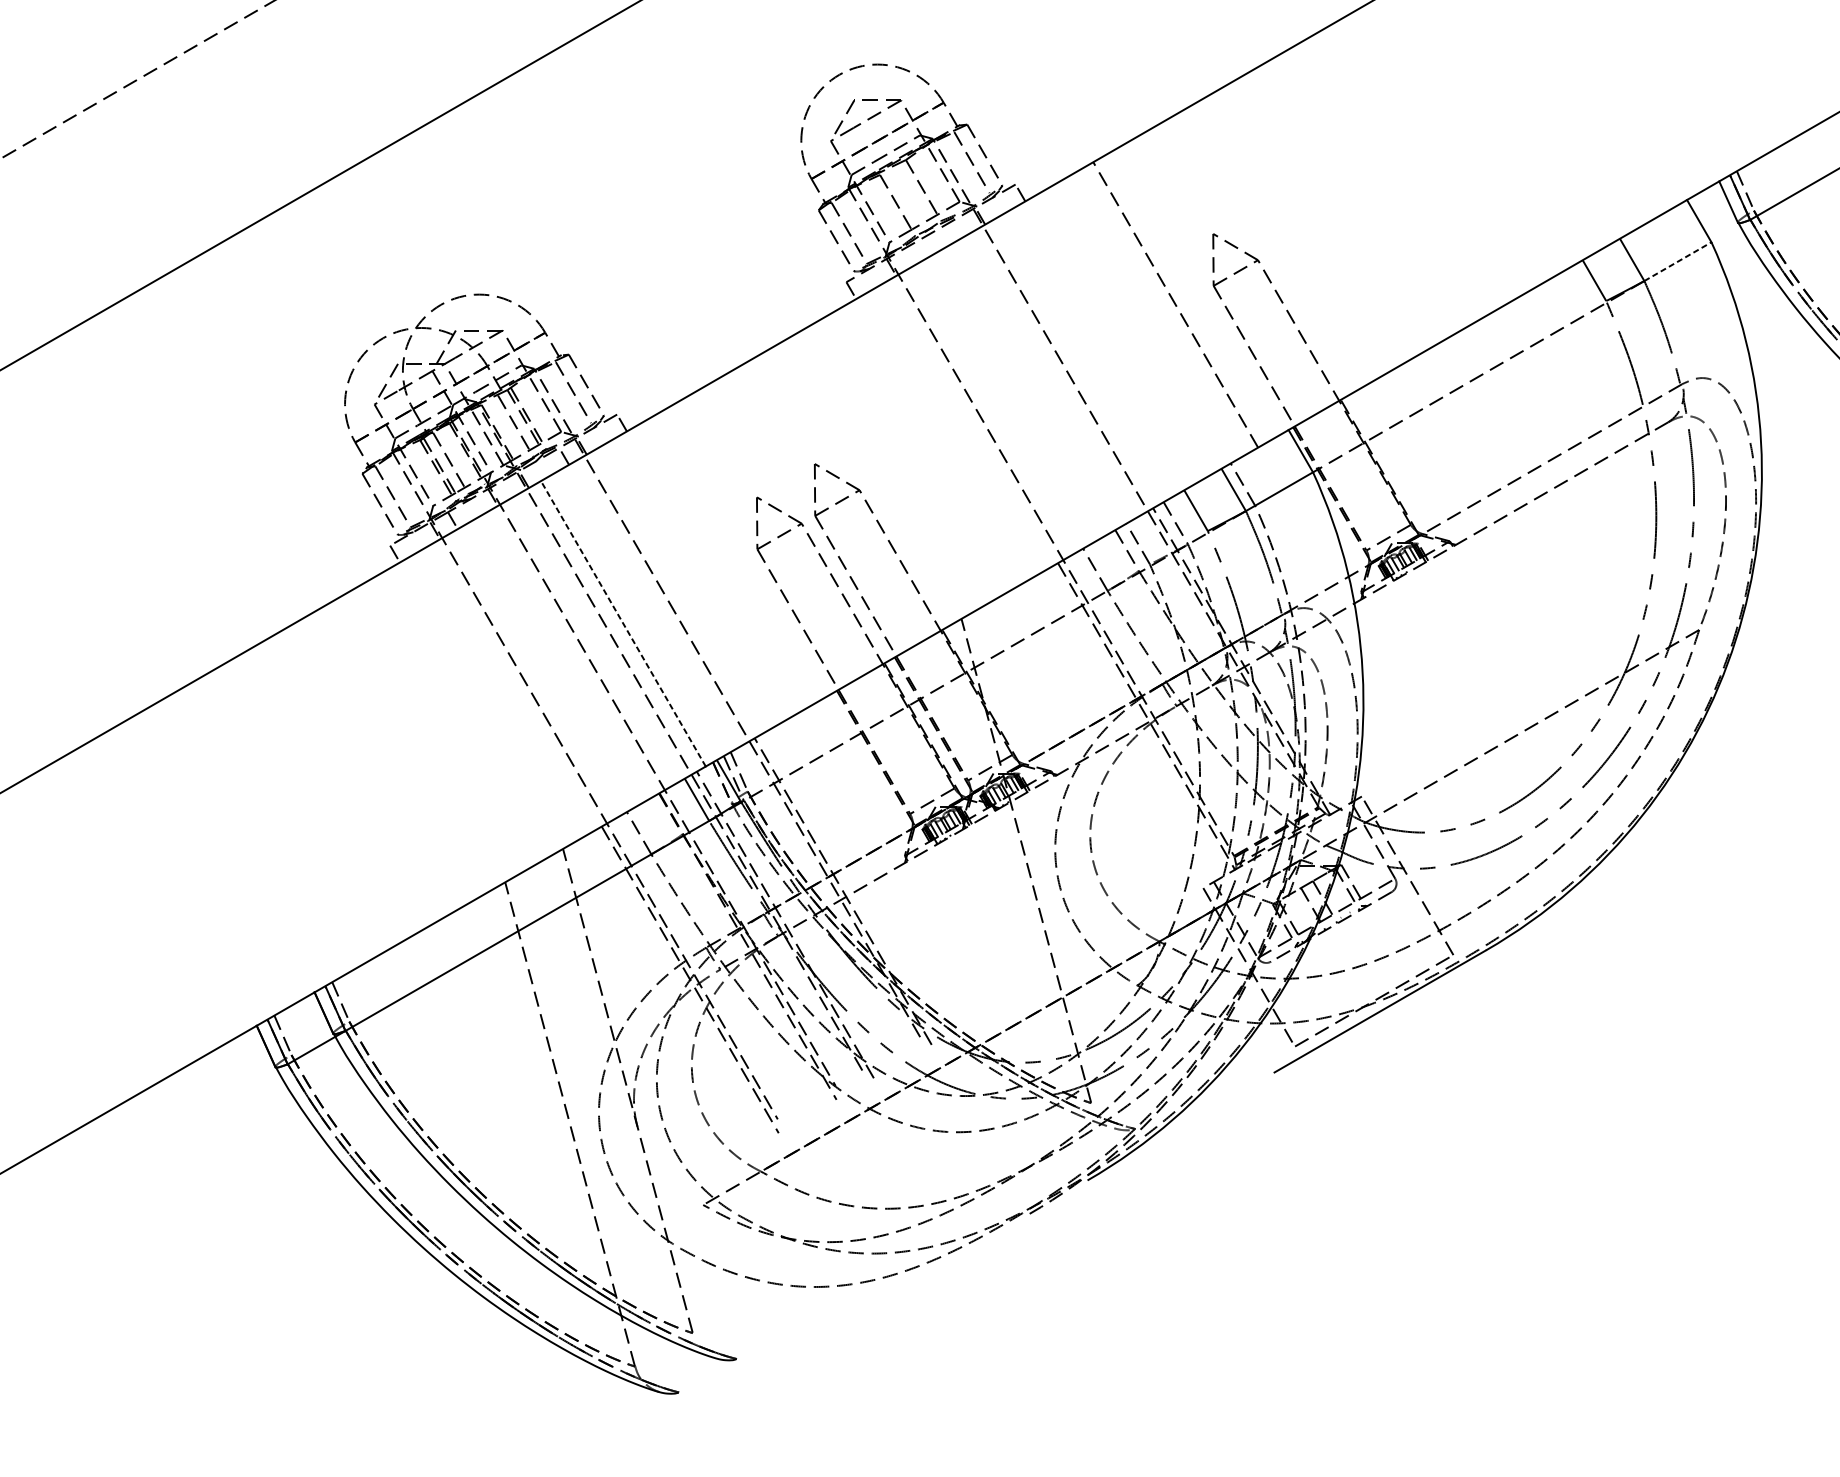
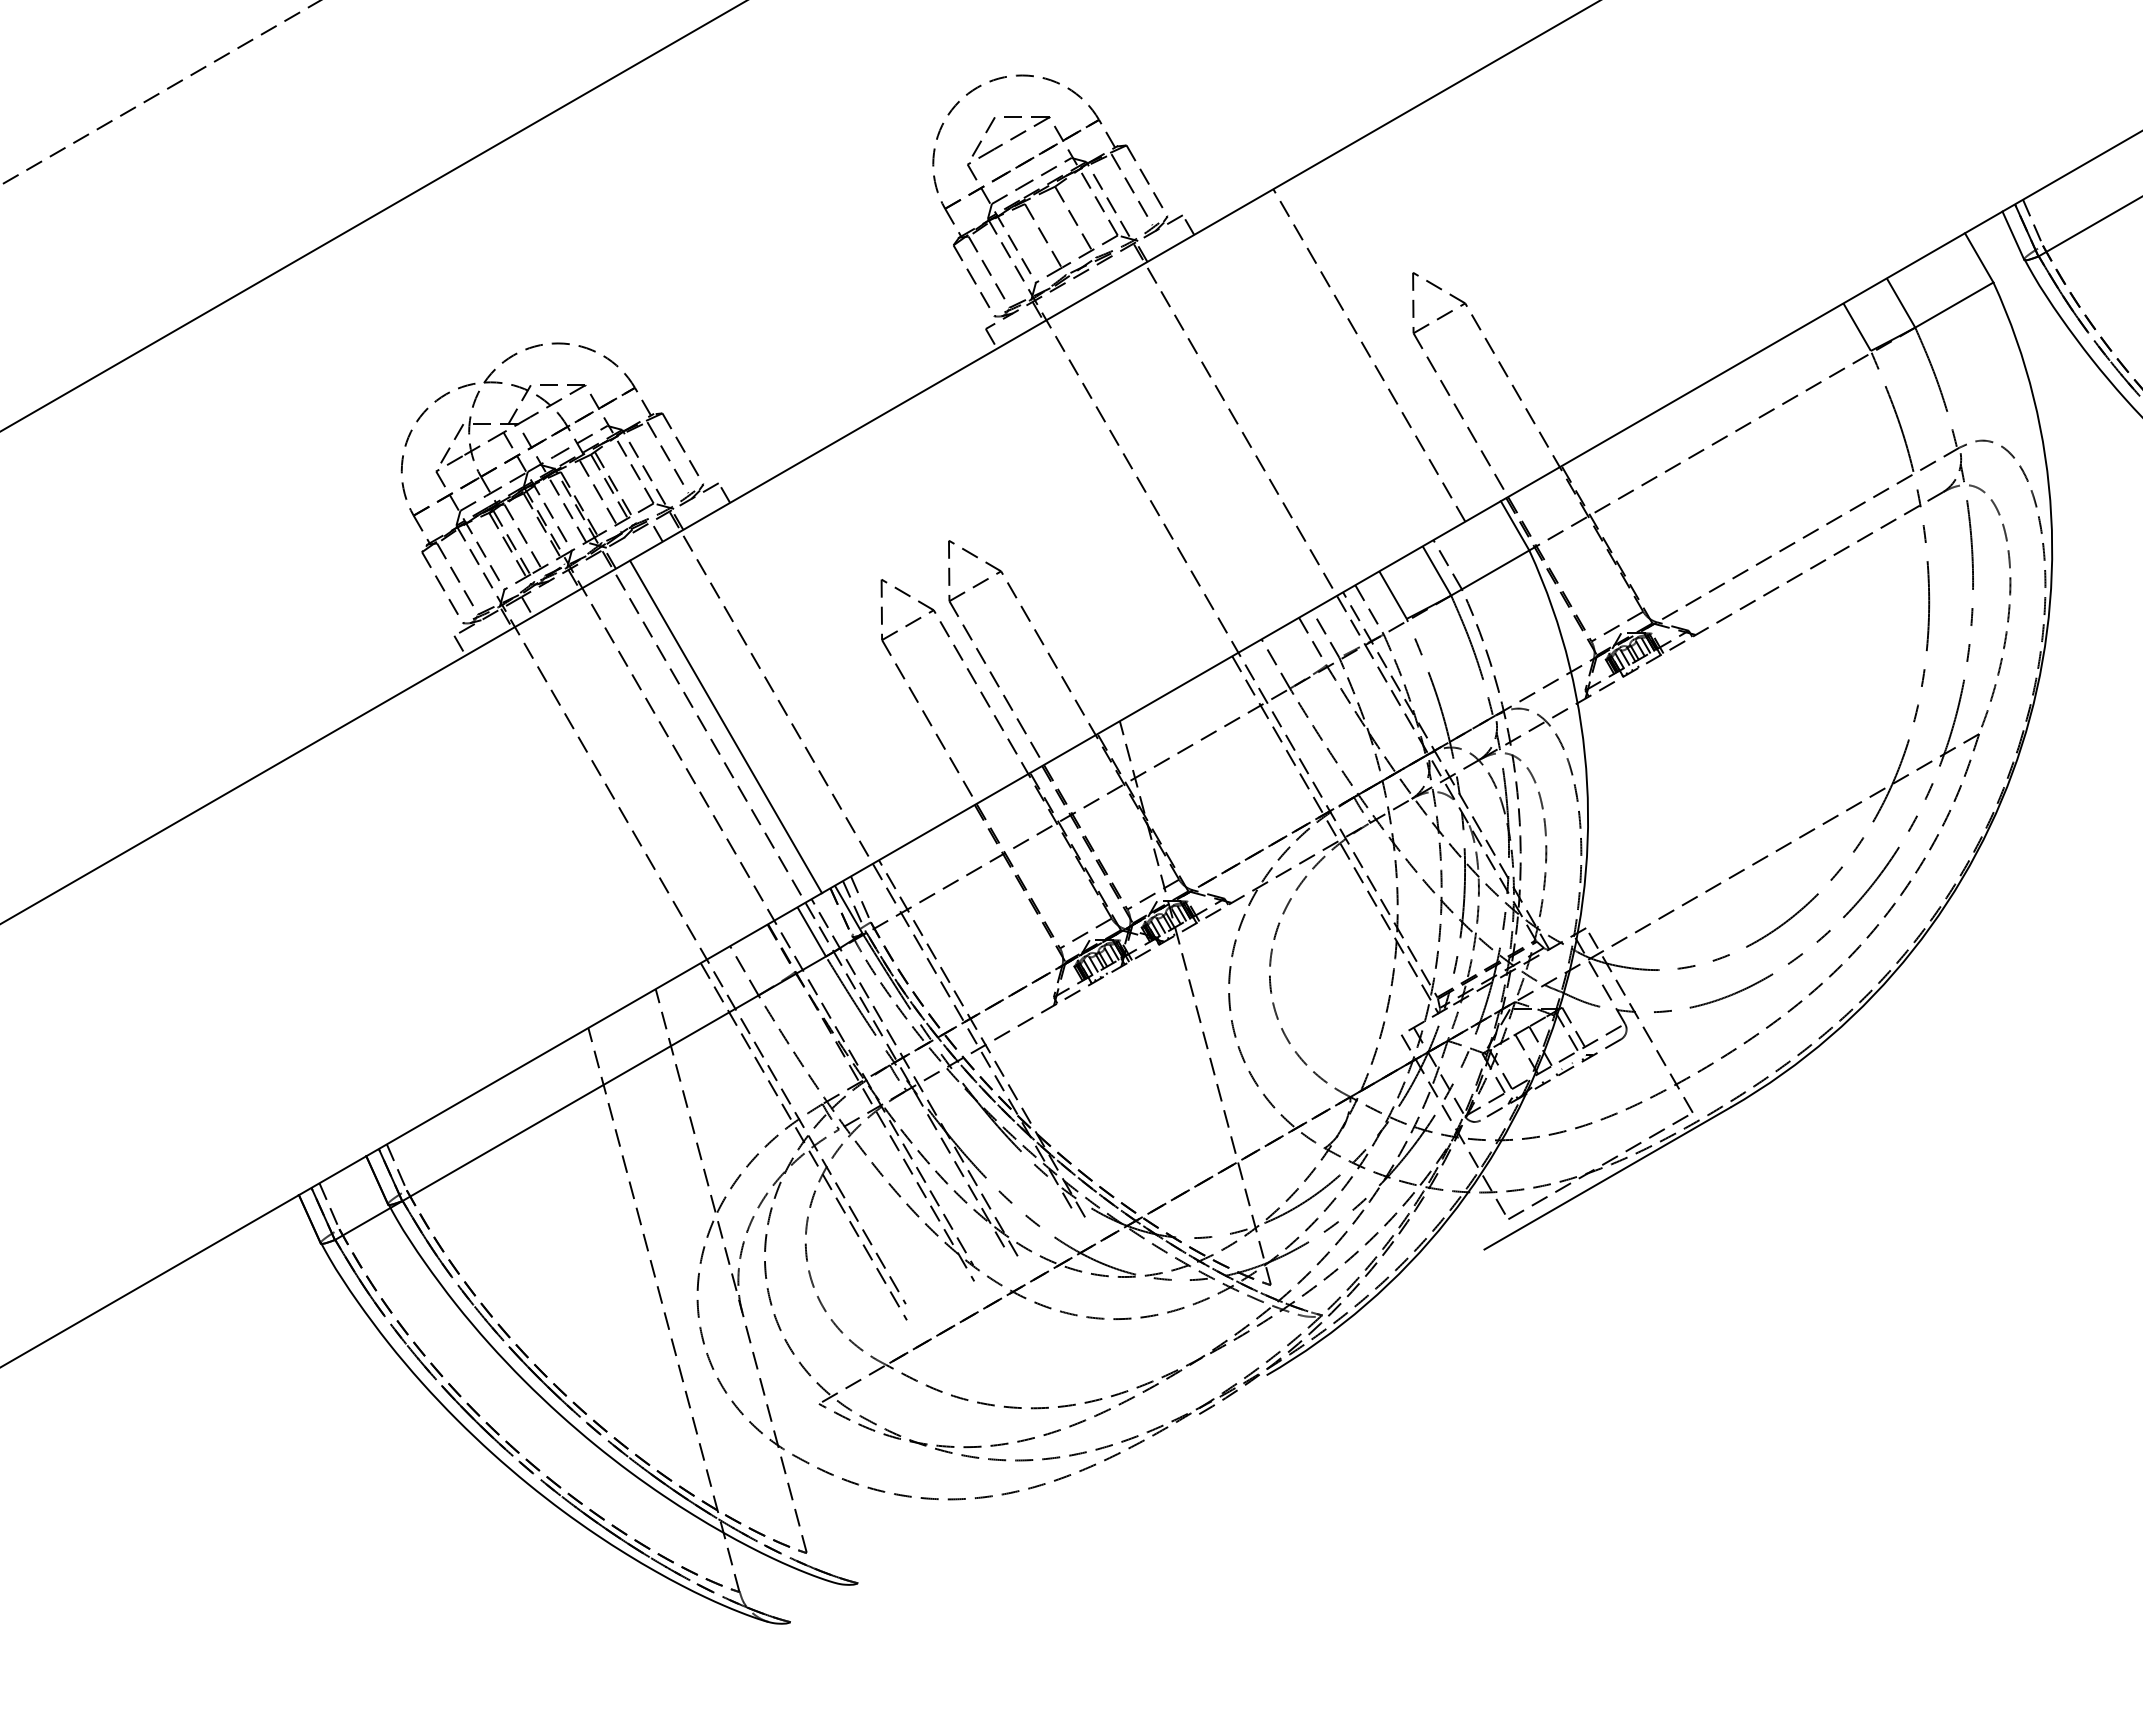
line: (1678, 261) -> (1954, 304), dashed -> solid
line: (623, 623) -> (726, 726), dashed -> solid

